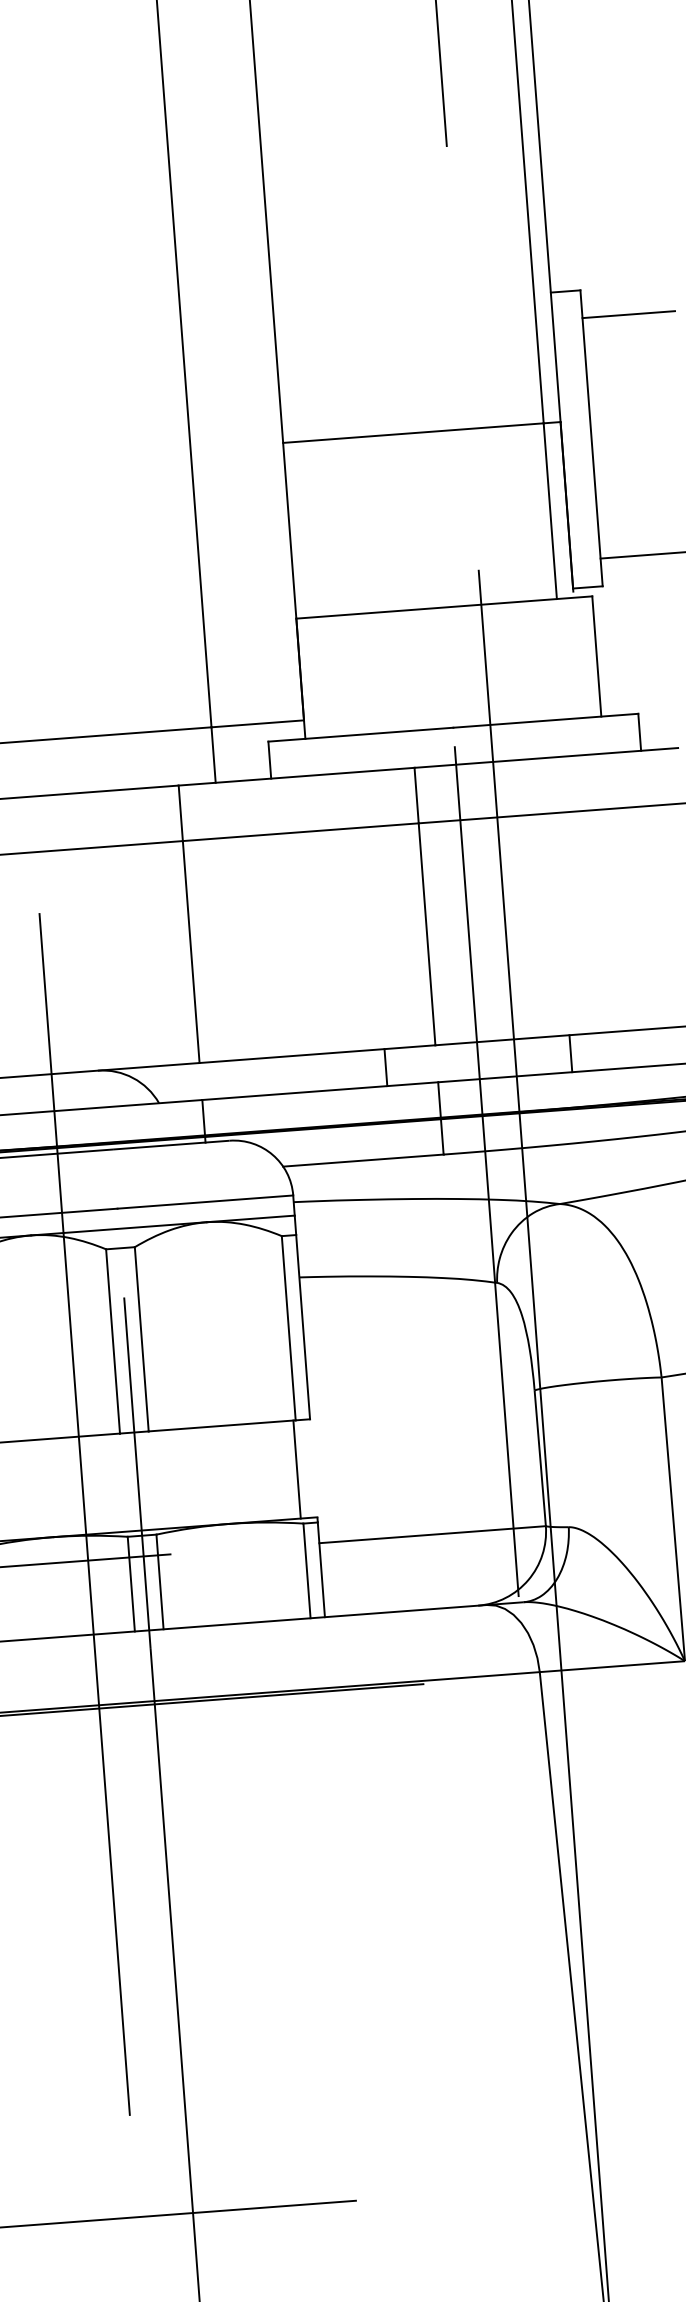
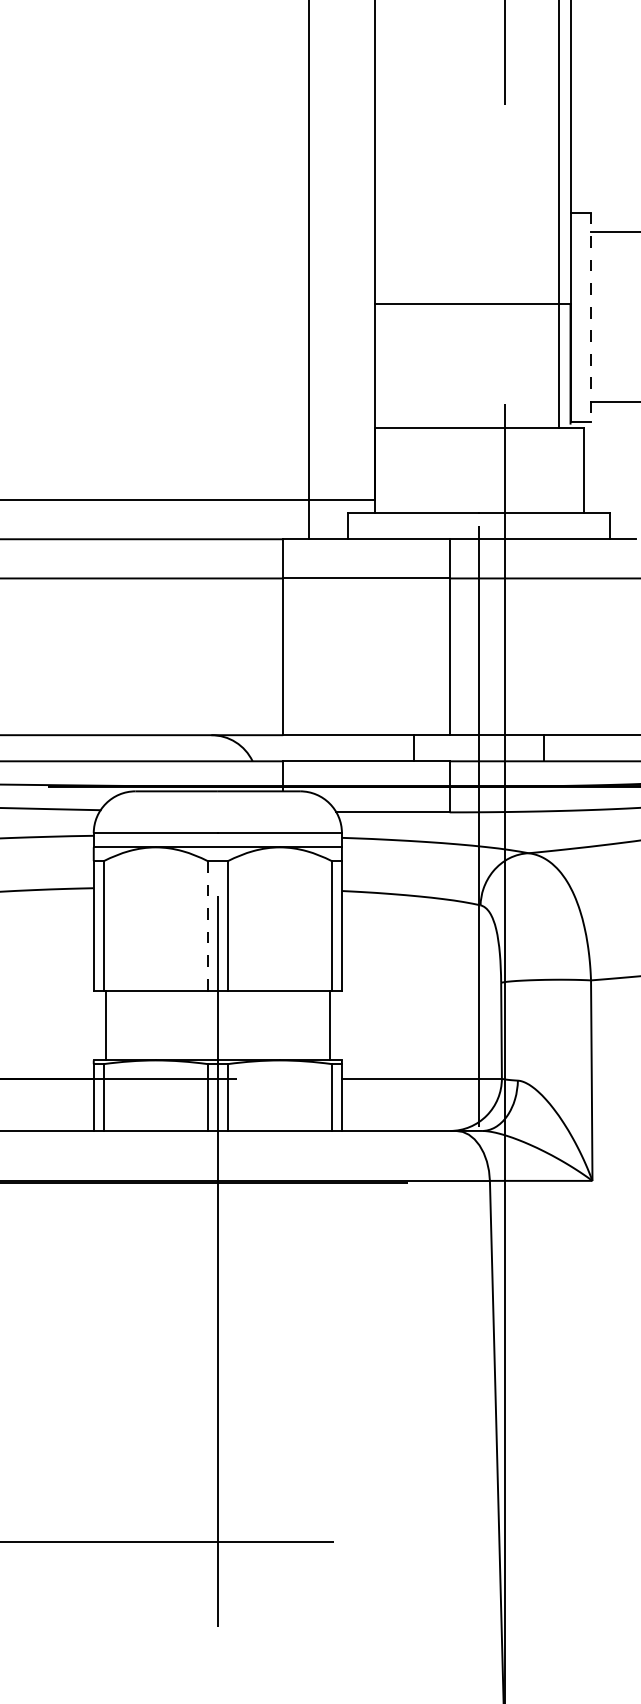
line: (591, 438) -> (591, 317), solid -> dashed
line: (112, 1341) -> (207, 926), solid -> dashed
line: (84, 1513) -> (178, 1045), removed

